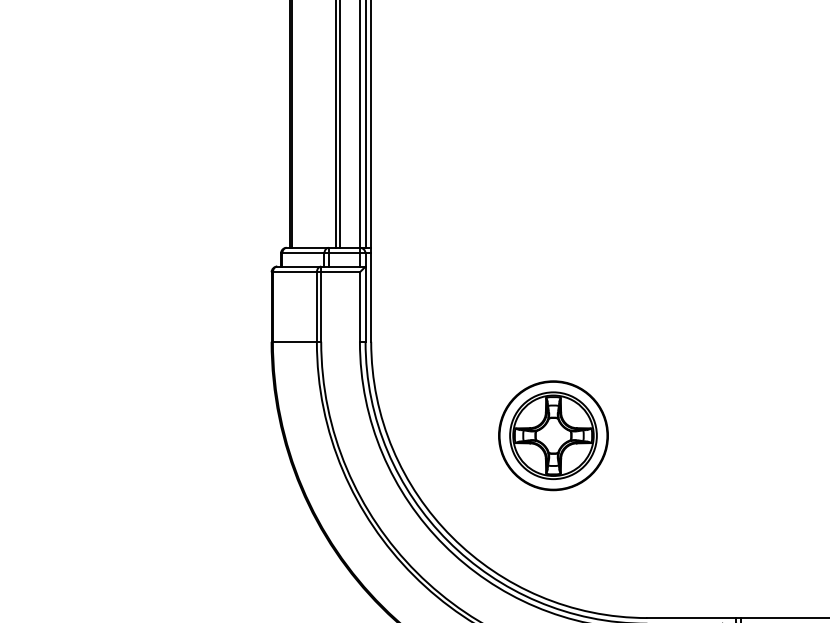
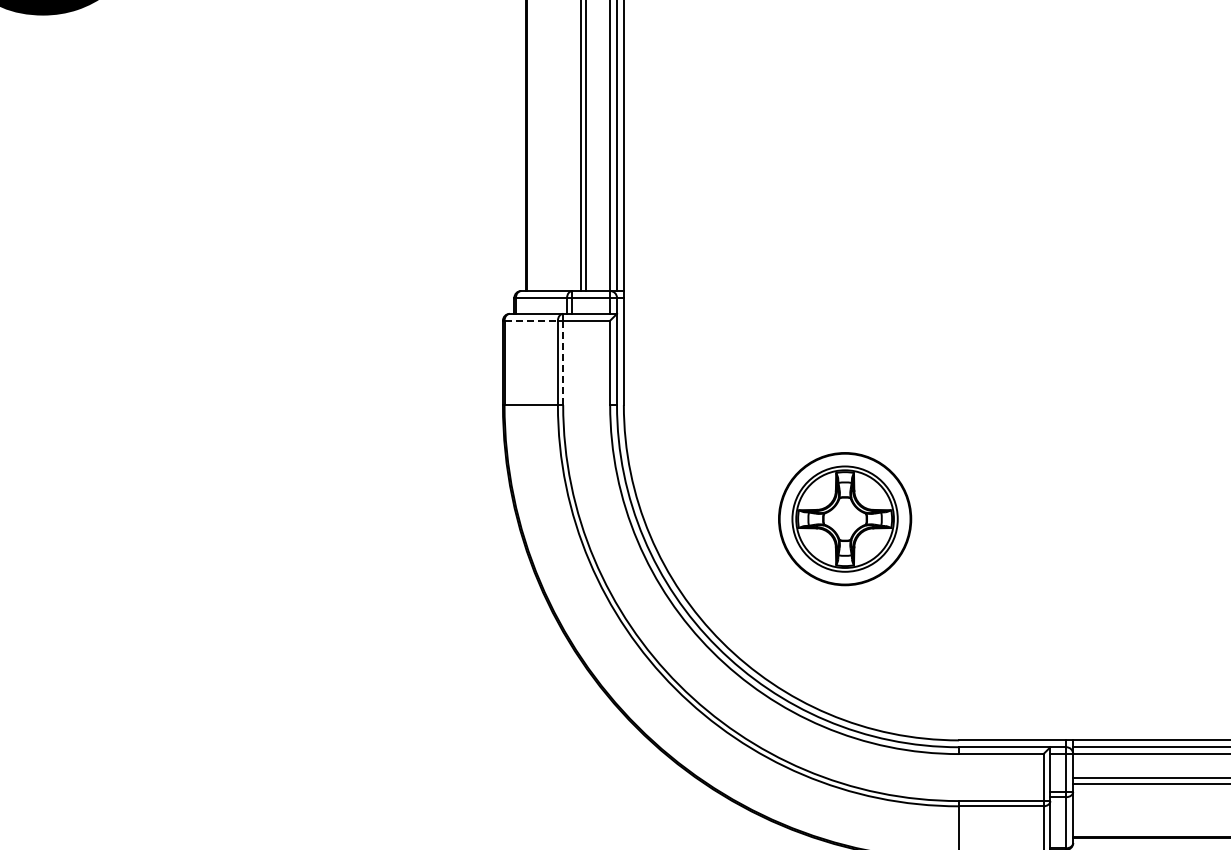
line: (295, 272) -> (531, 320), solid -> dashed
line: (321, 306) -> (563, 362), solid -> dashed

